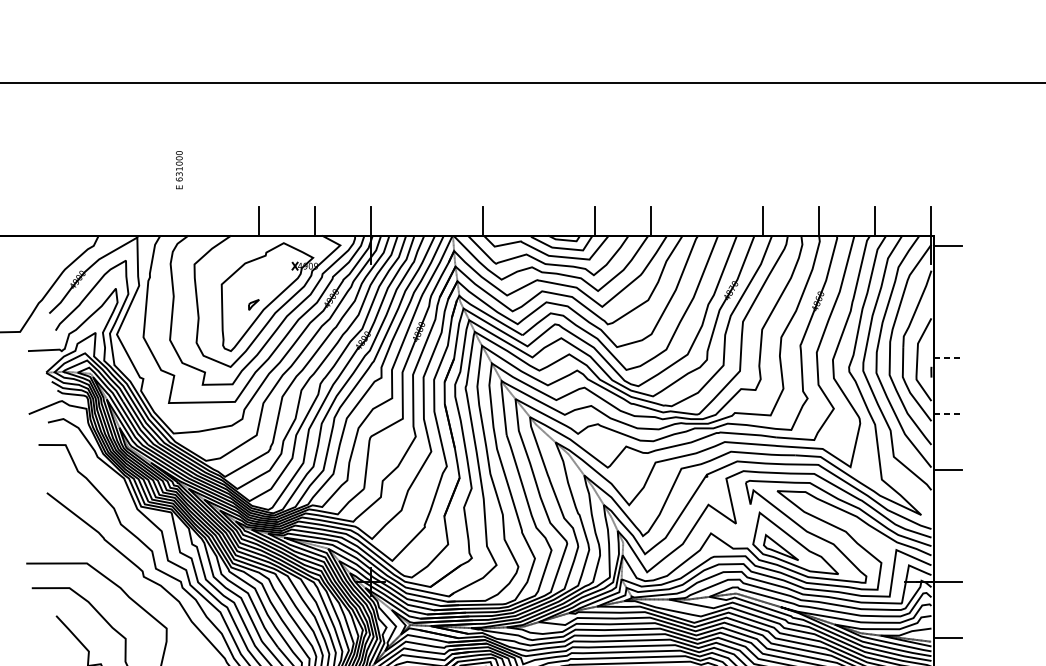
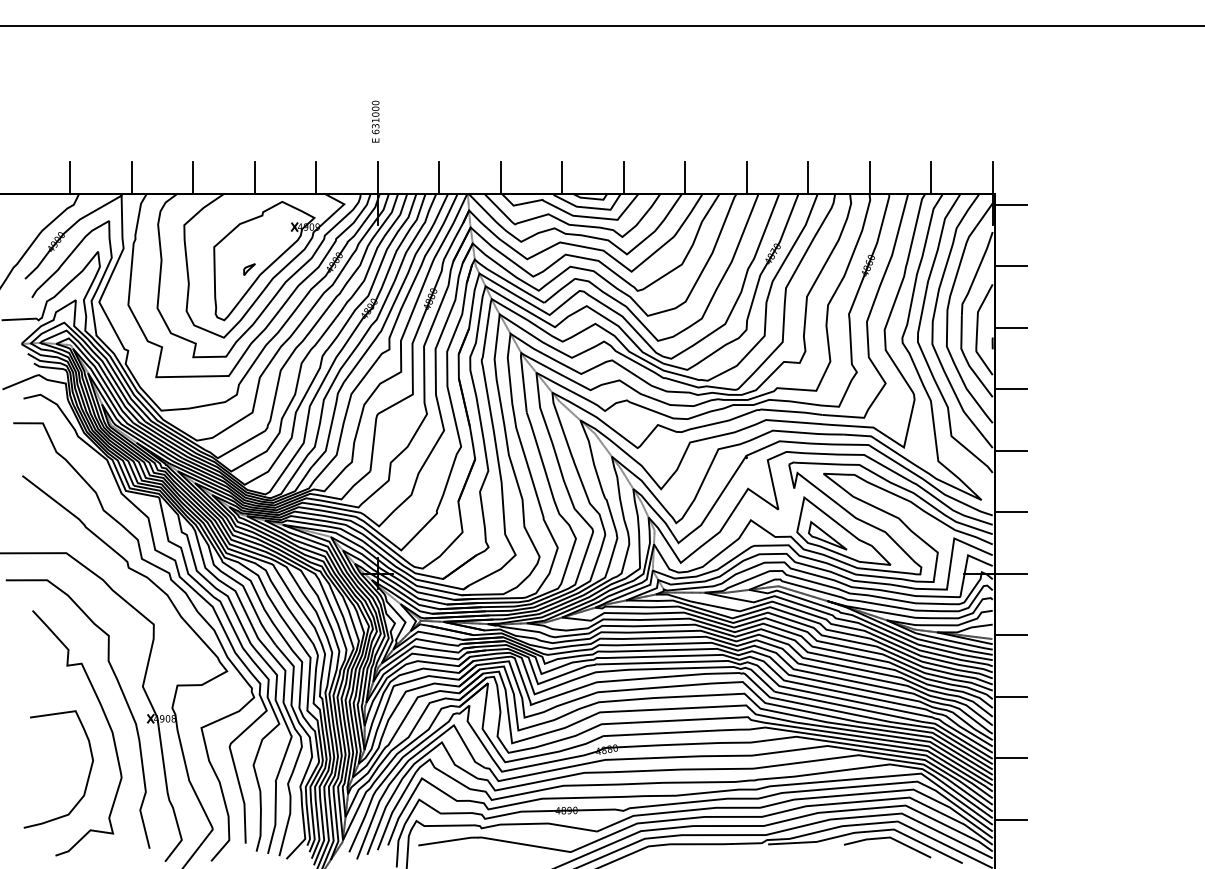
text: (179, 169) -> (375, 121), moved
line: (90, 220) -> (70, 177), added
line: (146, 220) -> (131, 177), added
line: (202, 220) -> (193, 177), added
line: (427, 220) -> (439, 177), added
line: (539, 220) -> (562, 177), added
line: (706, 220) -> (746, 177), added
line: (947, 302) -> (1010, 266), added
line: (947, 357) -> (1010, 327), dashed -> solid
line: (947, 414) -> (1010, 389), dashed -> solid
line: (947, 526) -> (1010, 512), added

